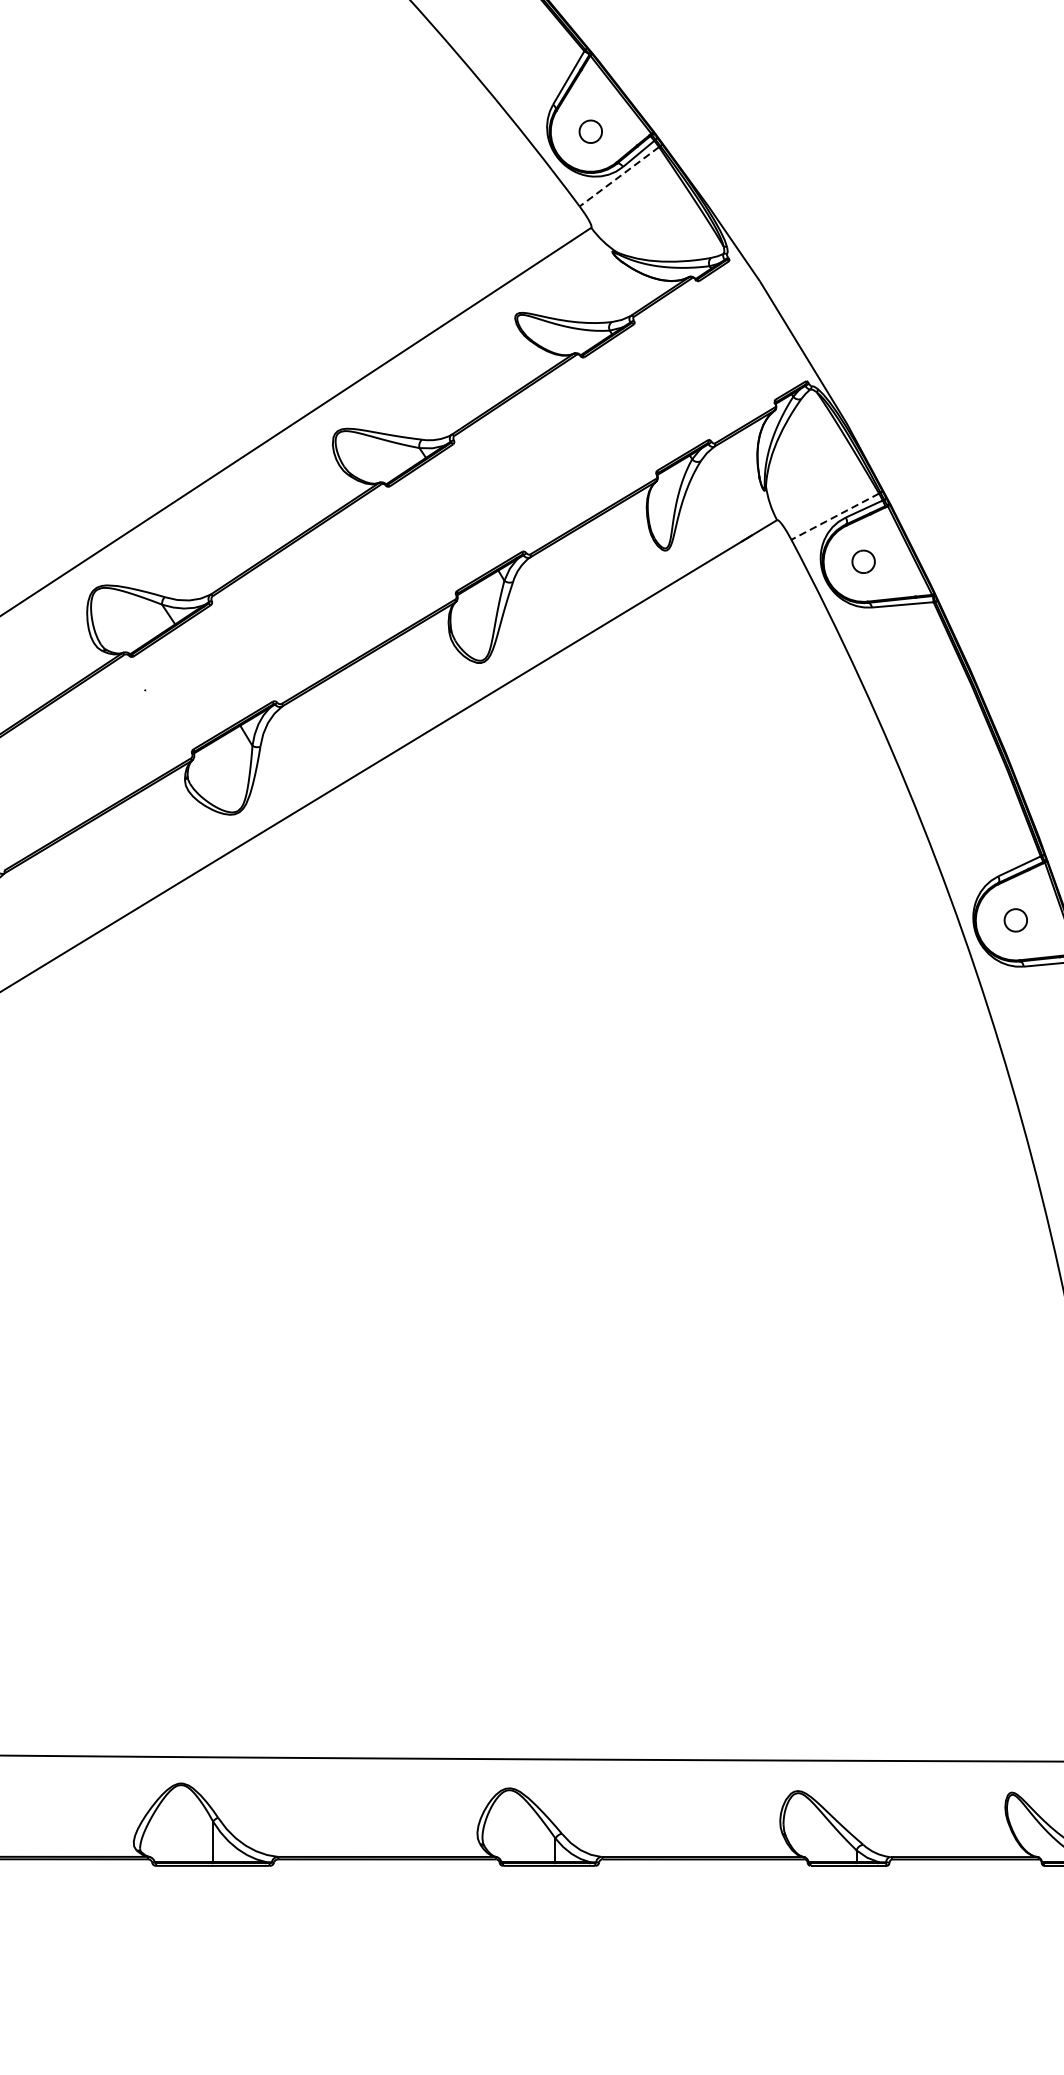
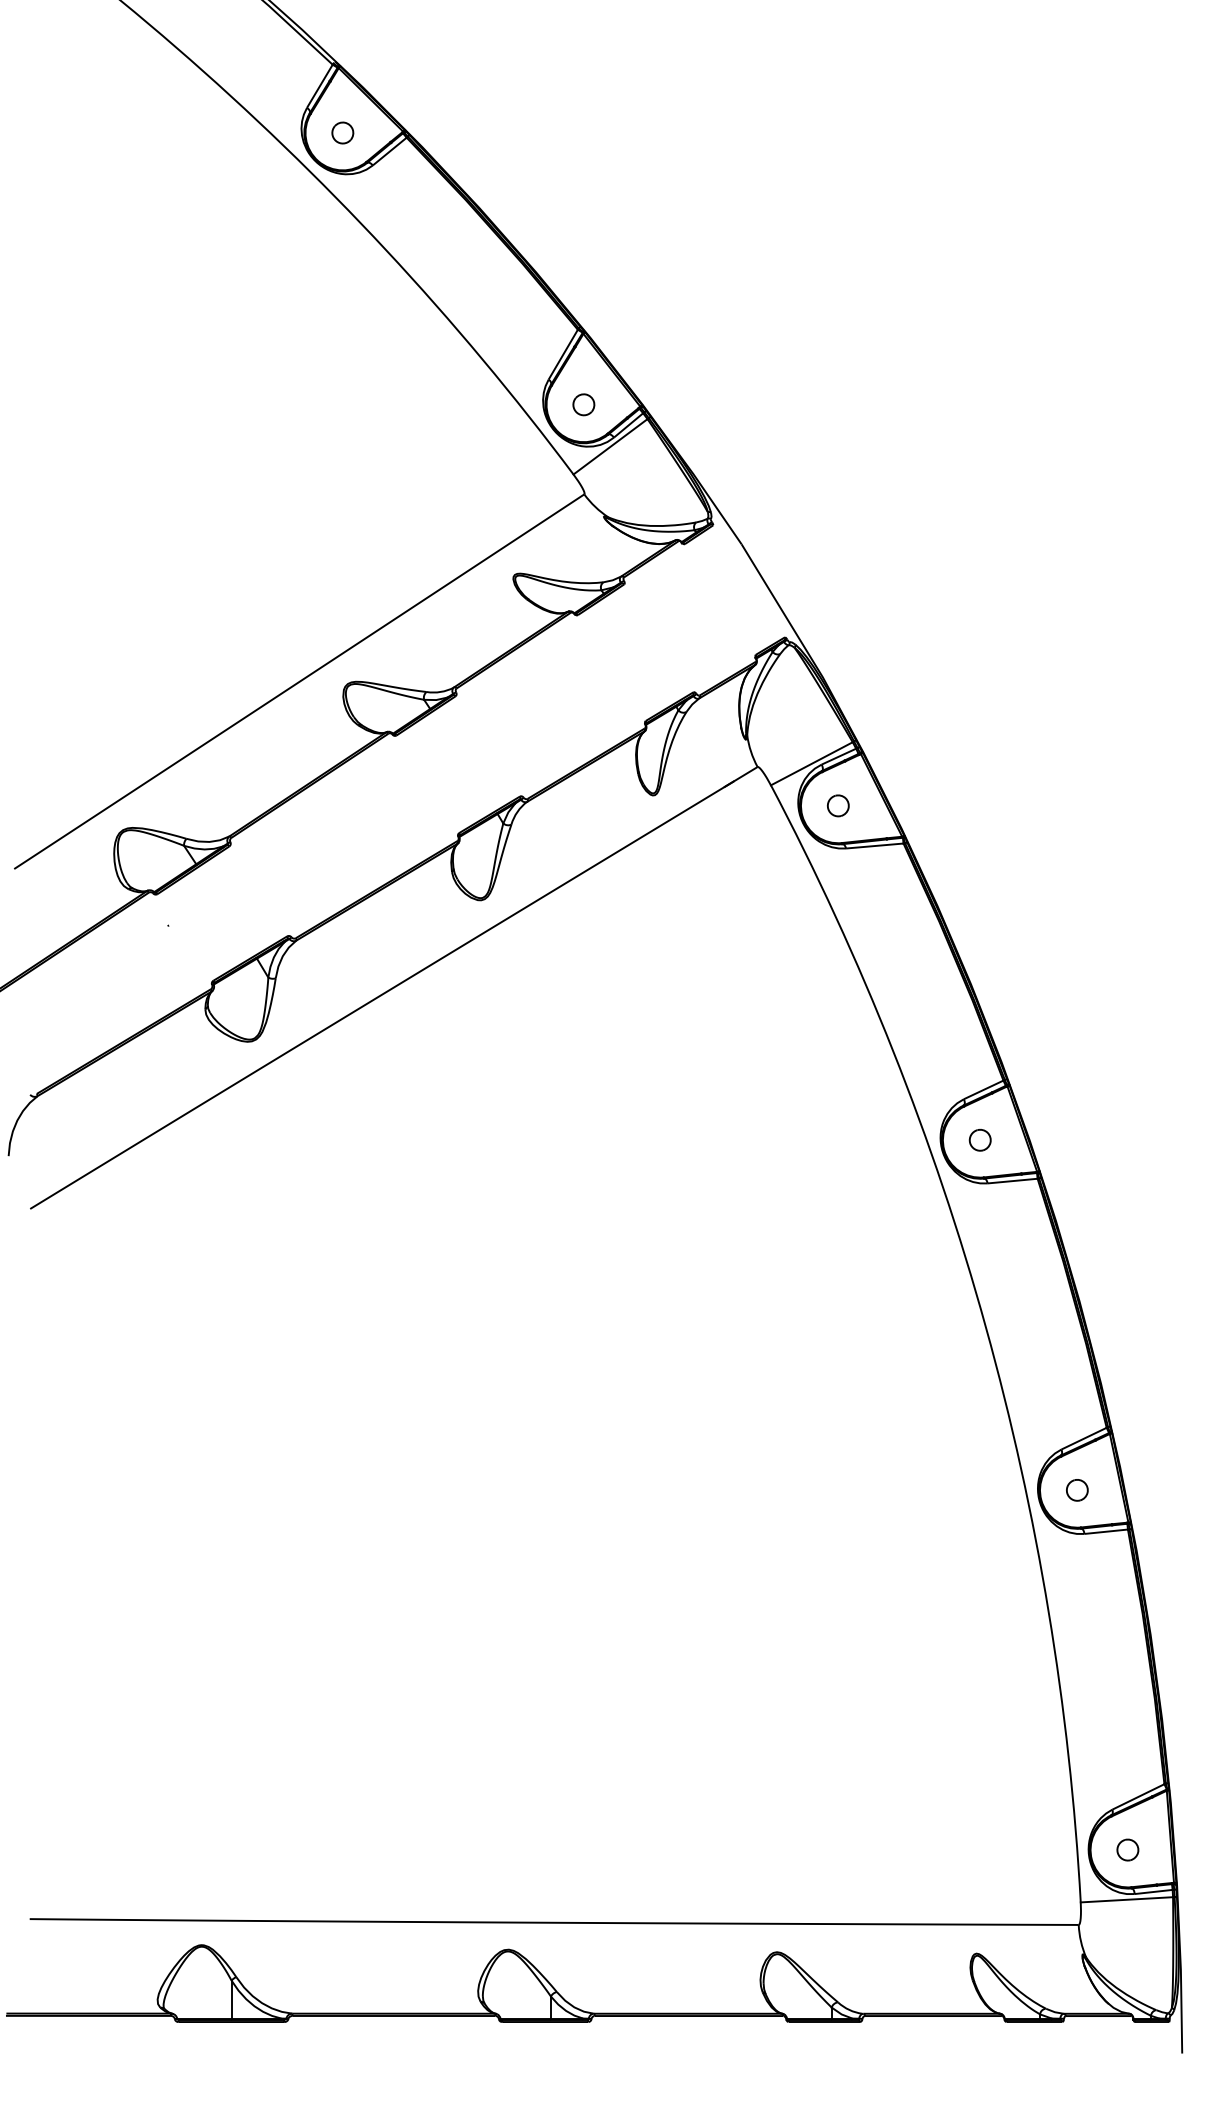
line: (619, 177) -> (610, 447), dashed -> solid
line: (834, 517) -> (811, 764), dashed -> solid

